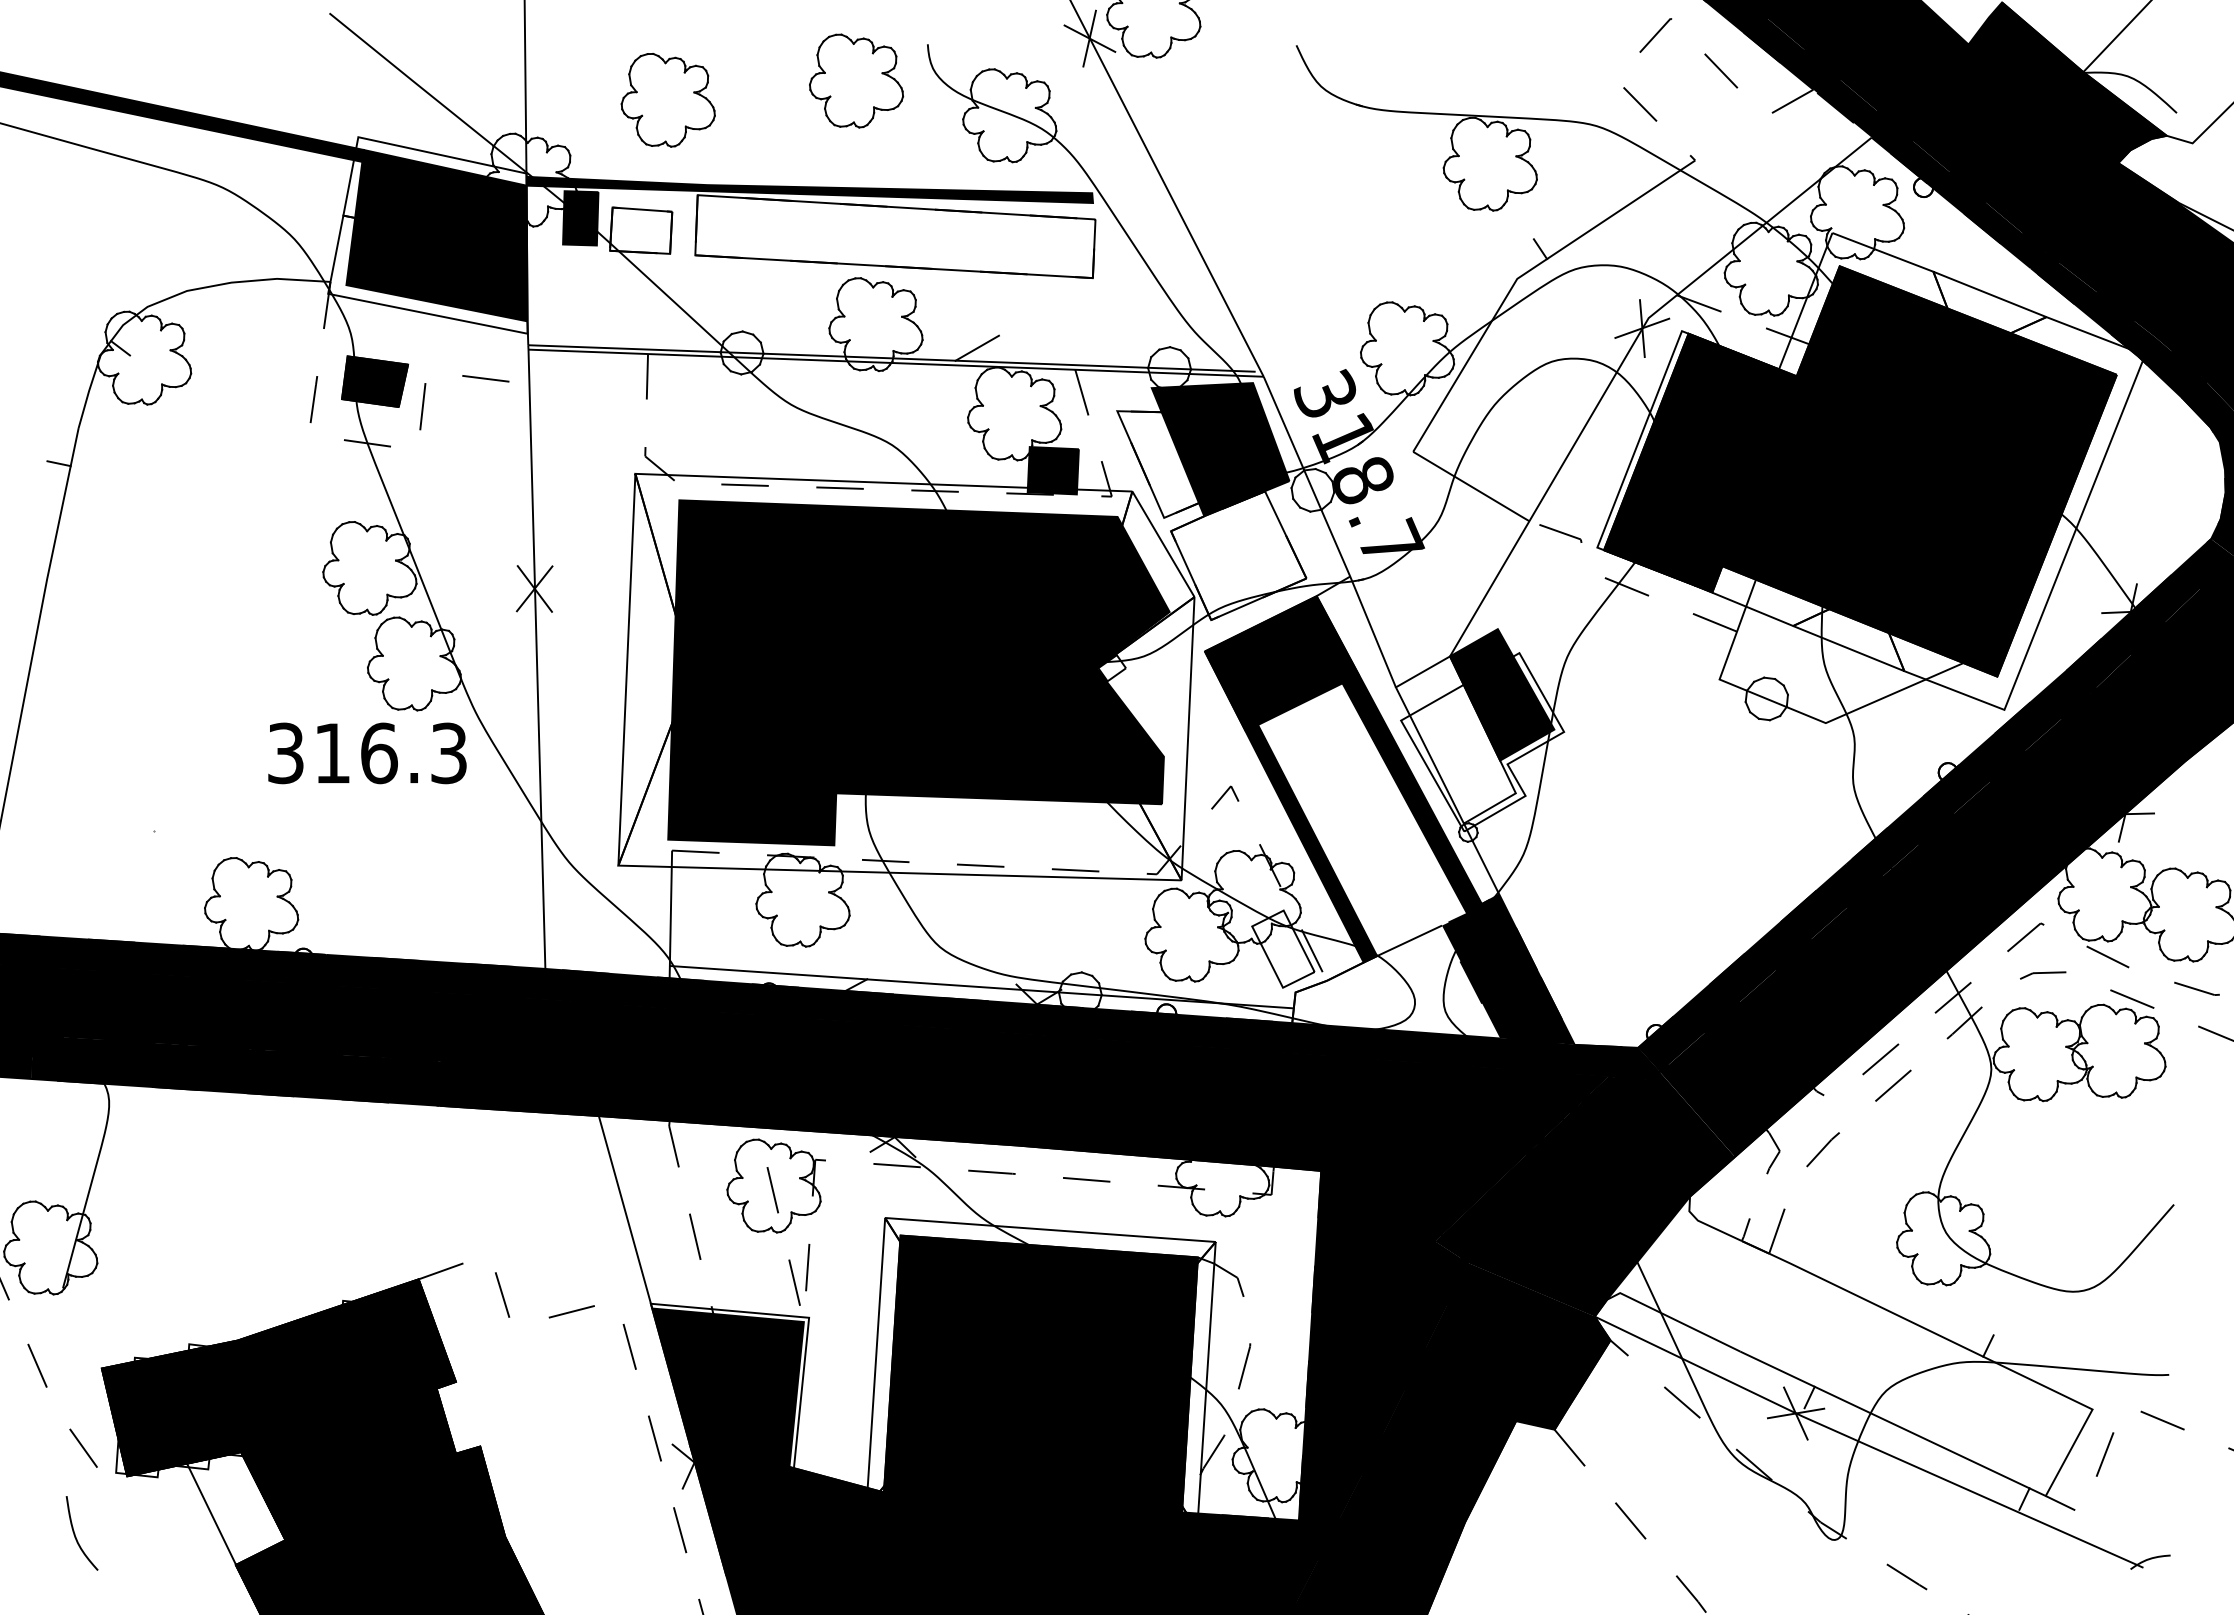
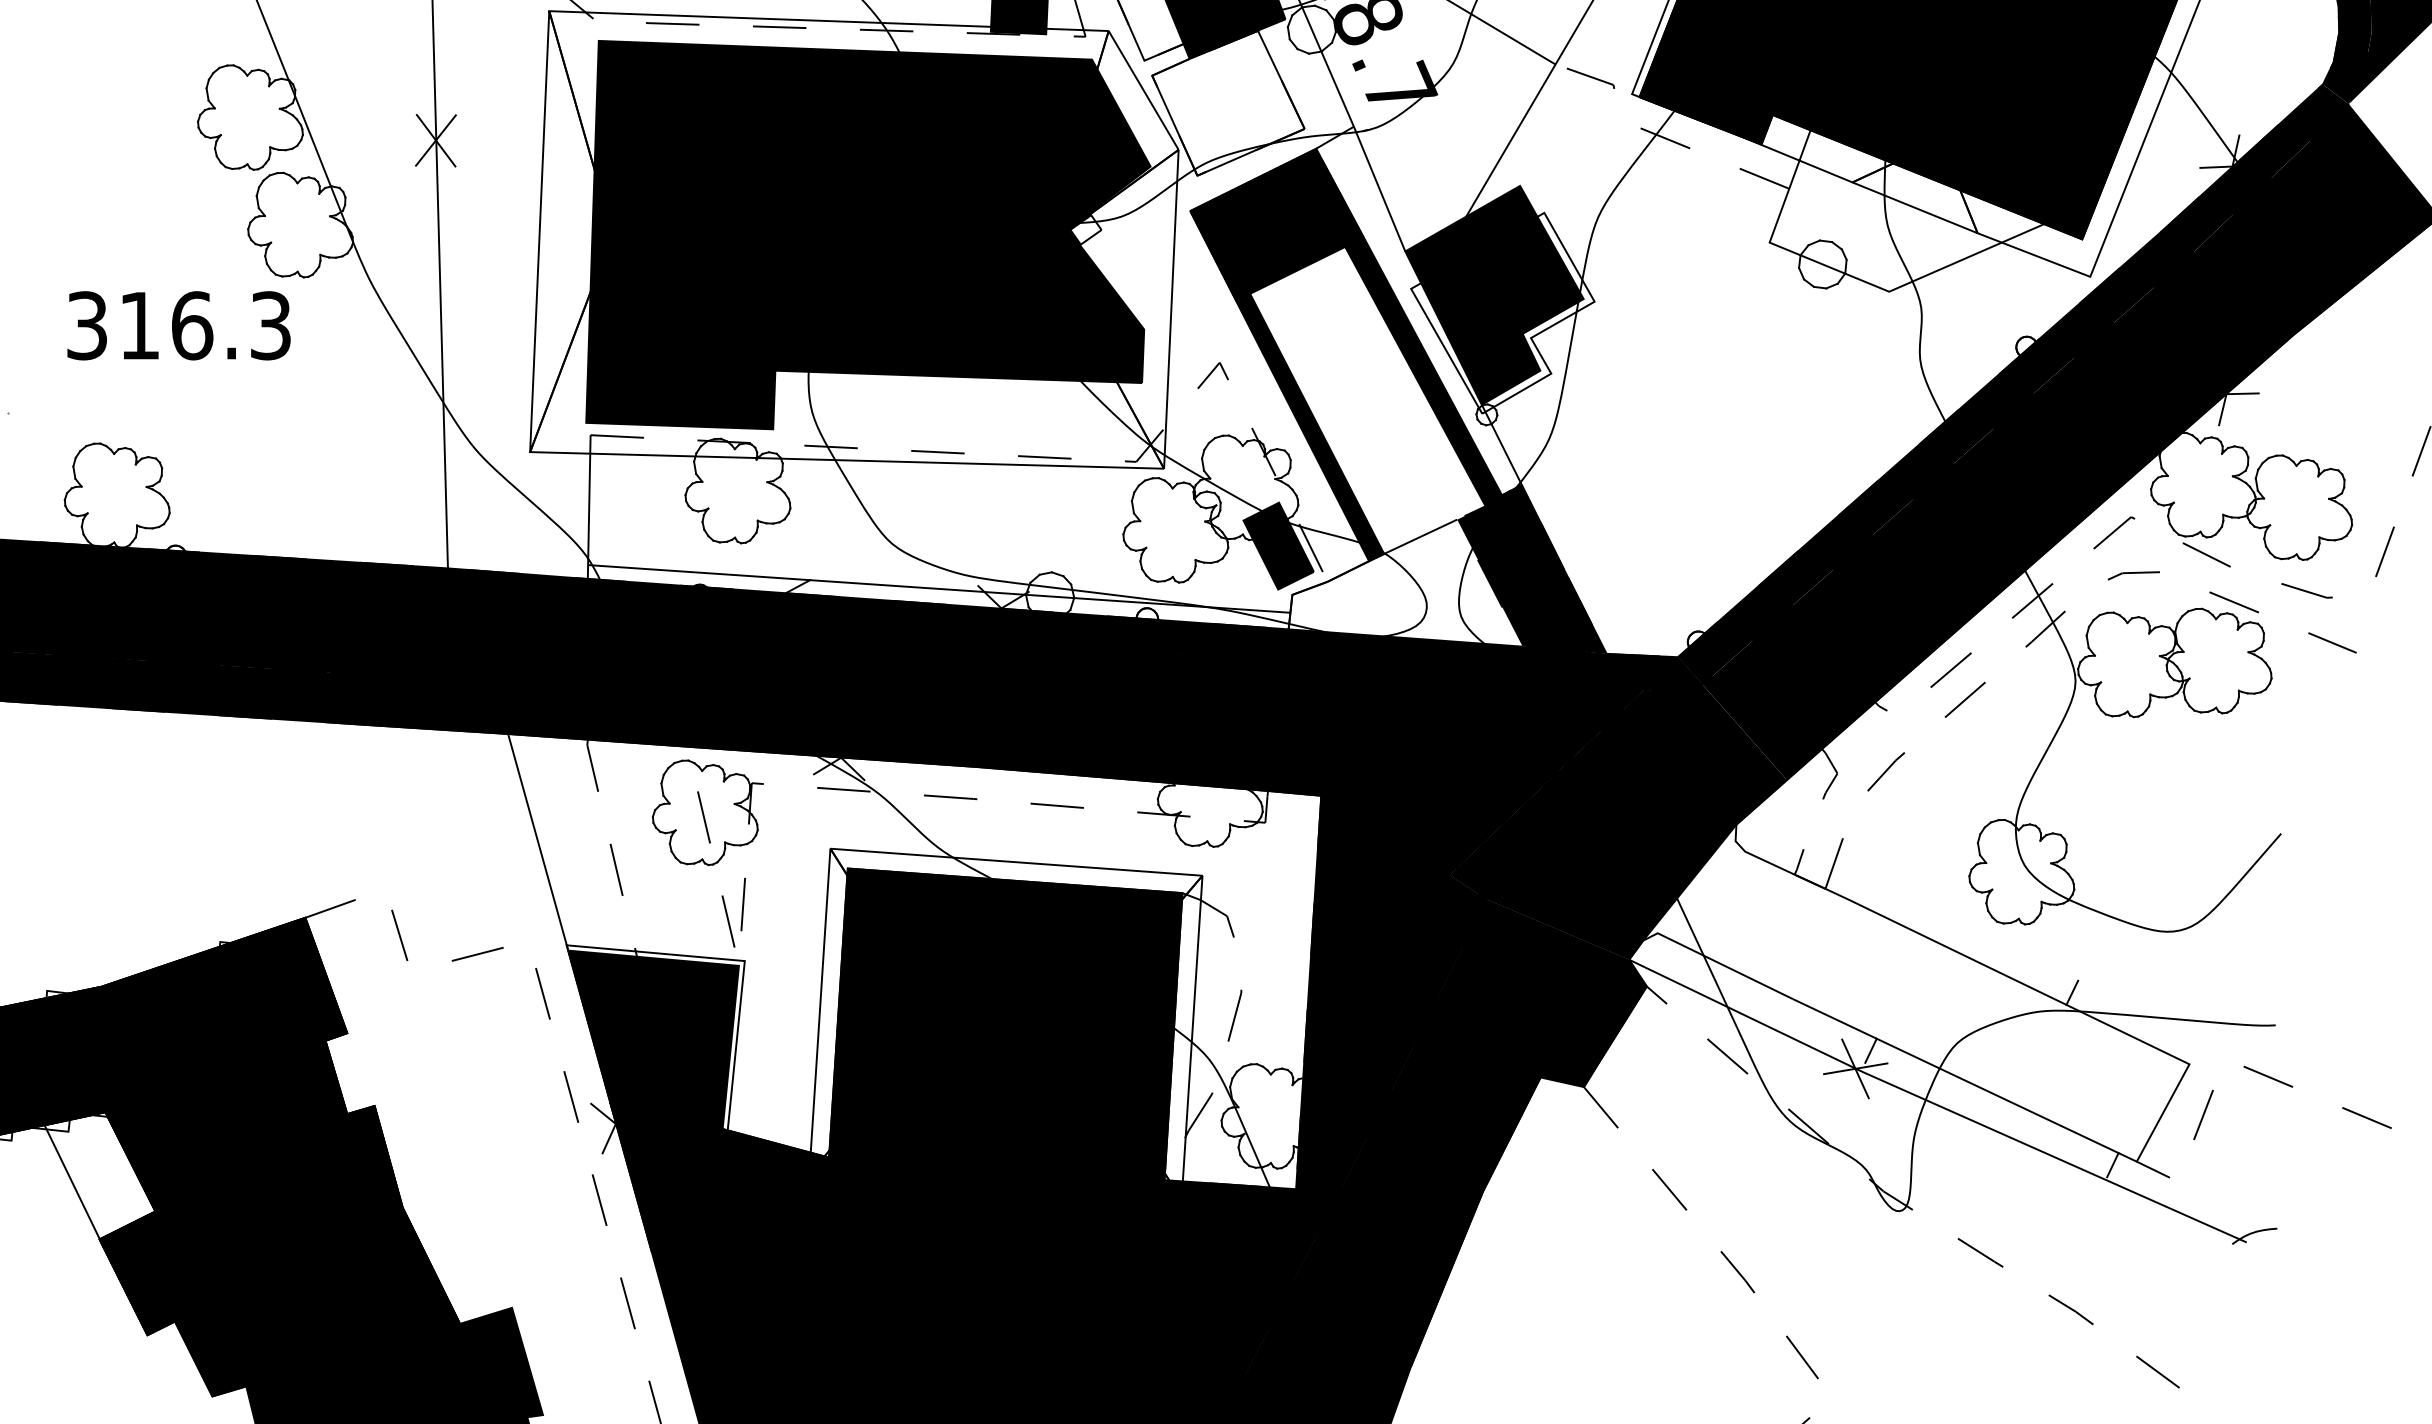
fill: (1455, 739) -> (1472, 310), added
text: (367, 753) -> (179, 325), moved
fill: (1283, 948) -> (1278, 545), added

